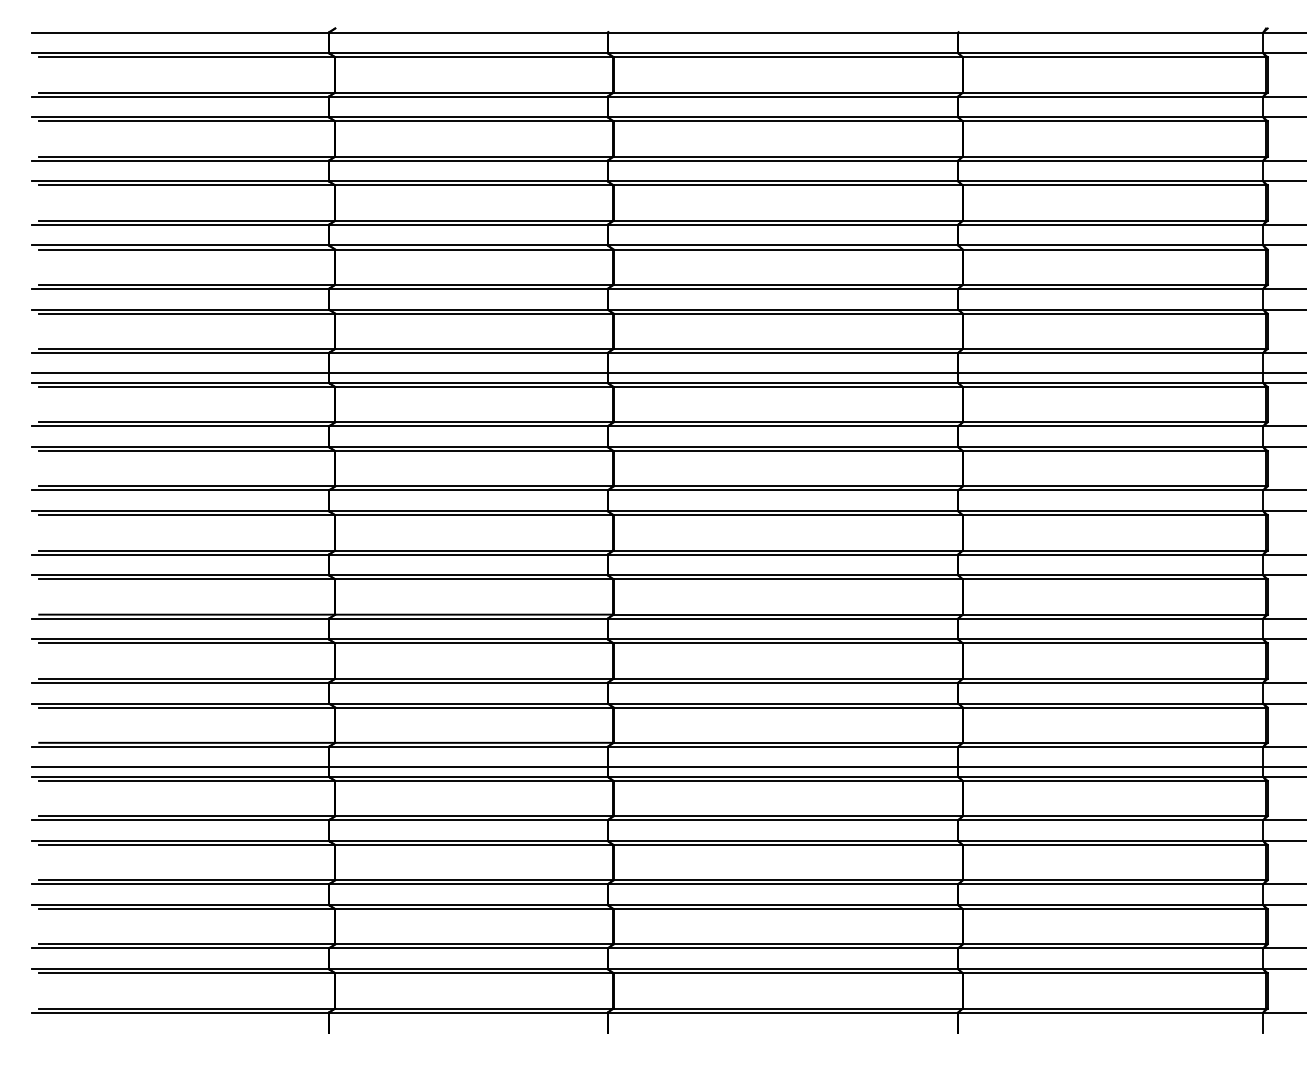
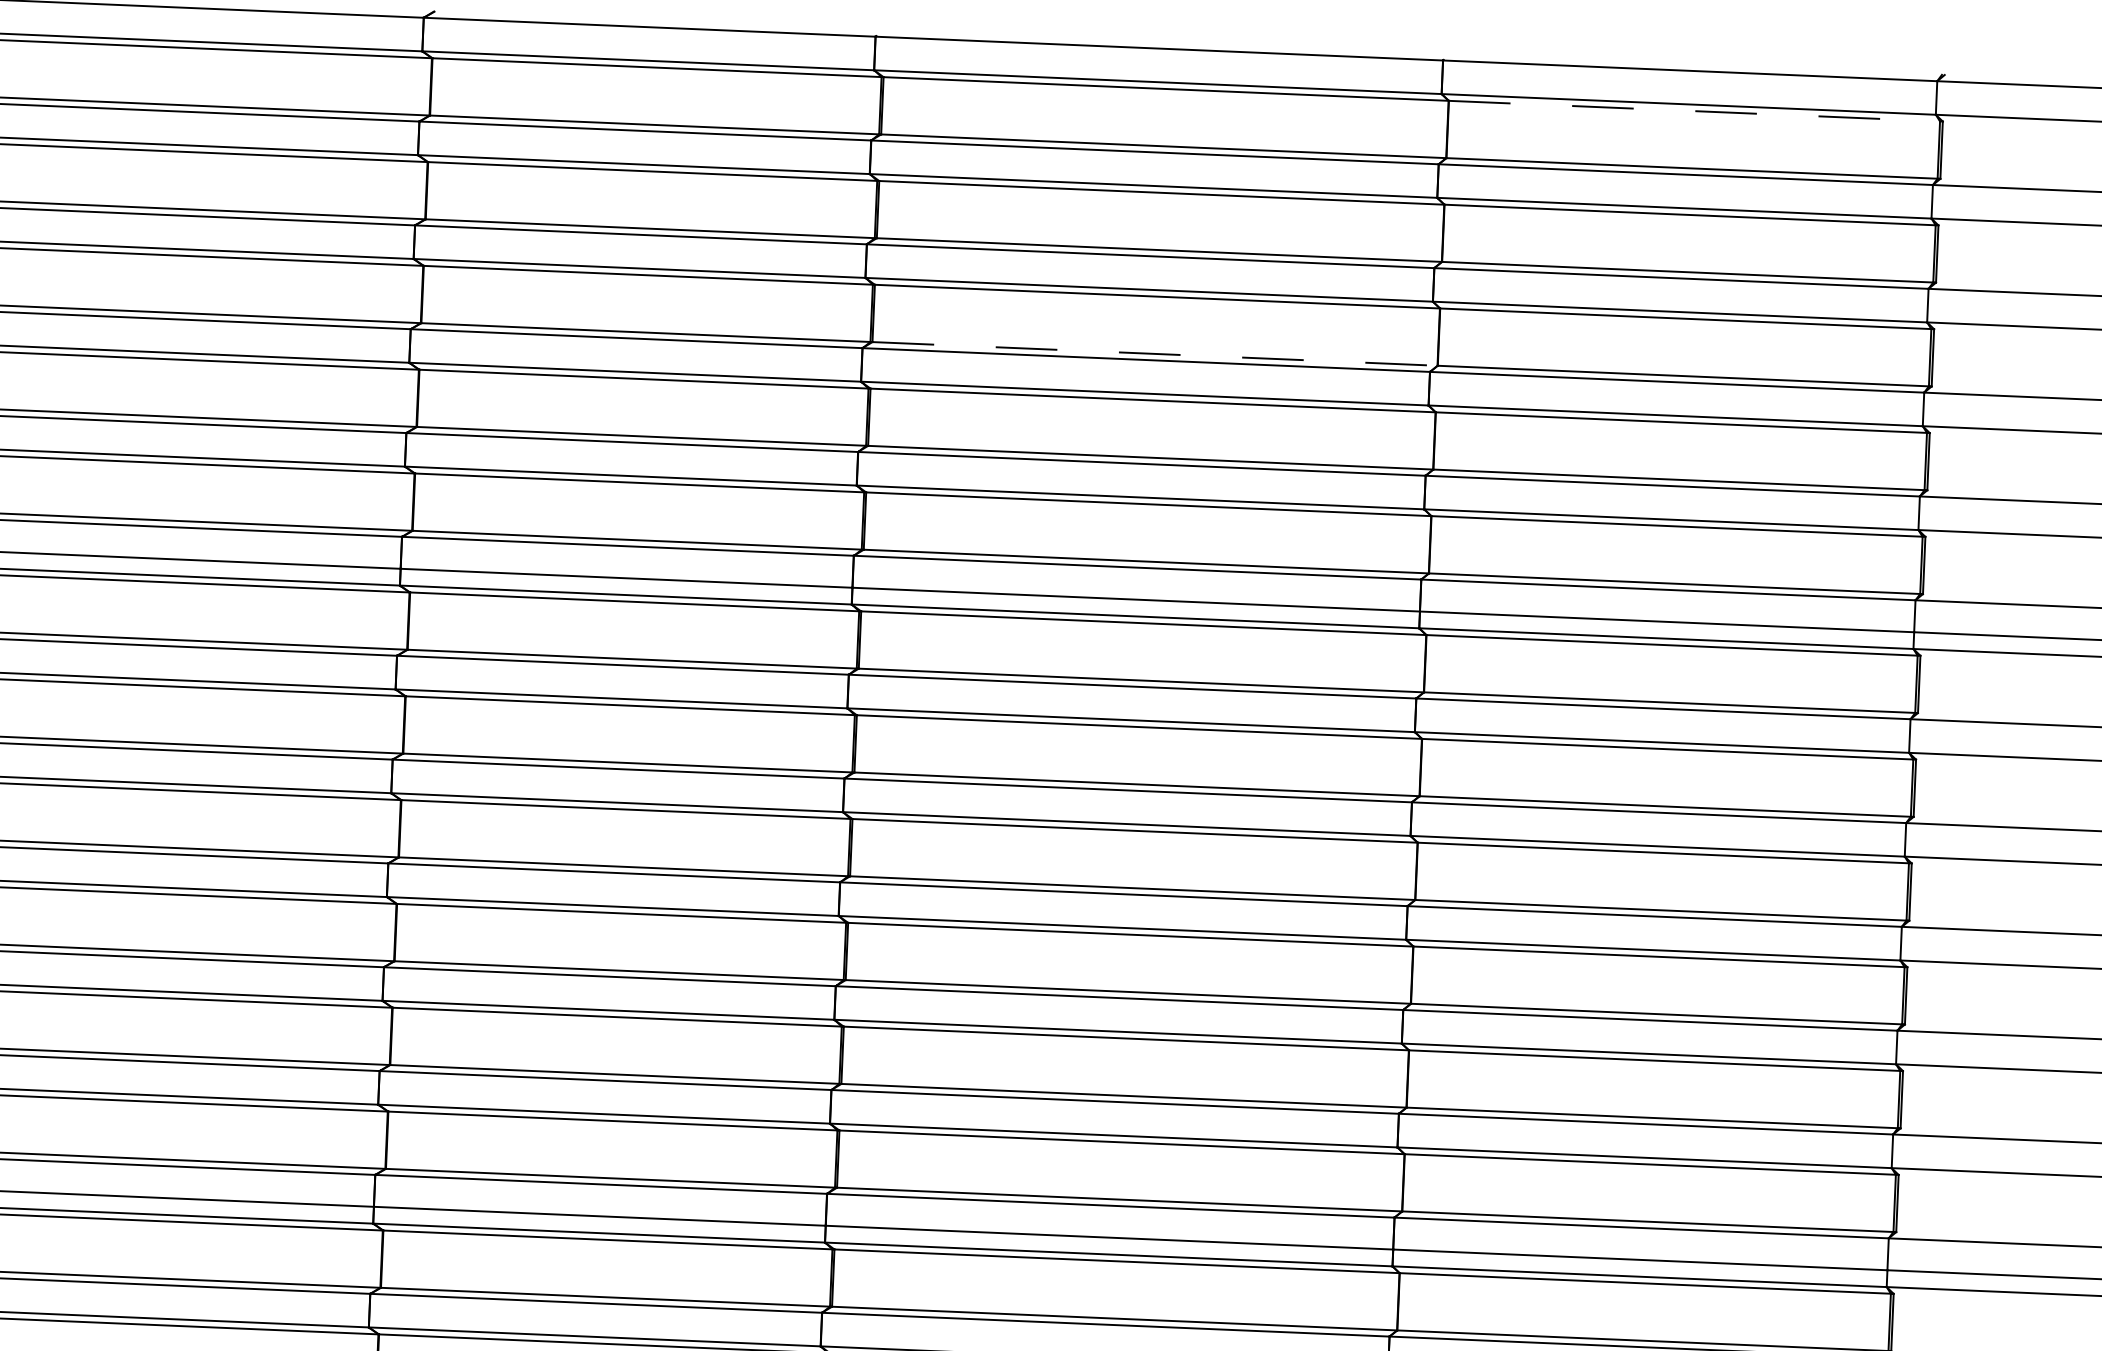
line: (1114, 57) -> (1694, 111), solid -> dashed
line: (788, 220) -> (1155, 353), solid -> dashed

